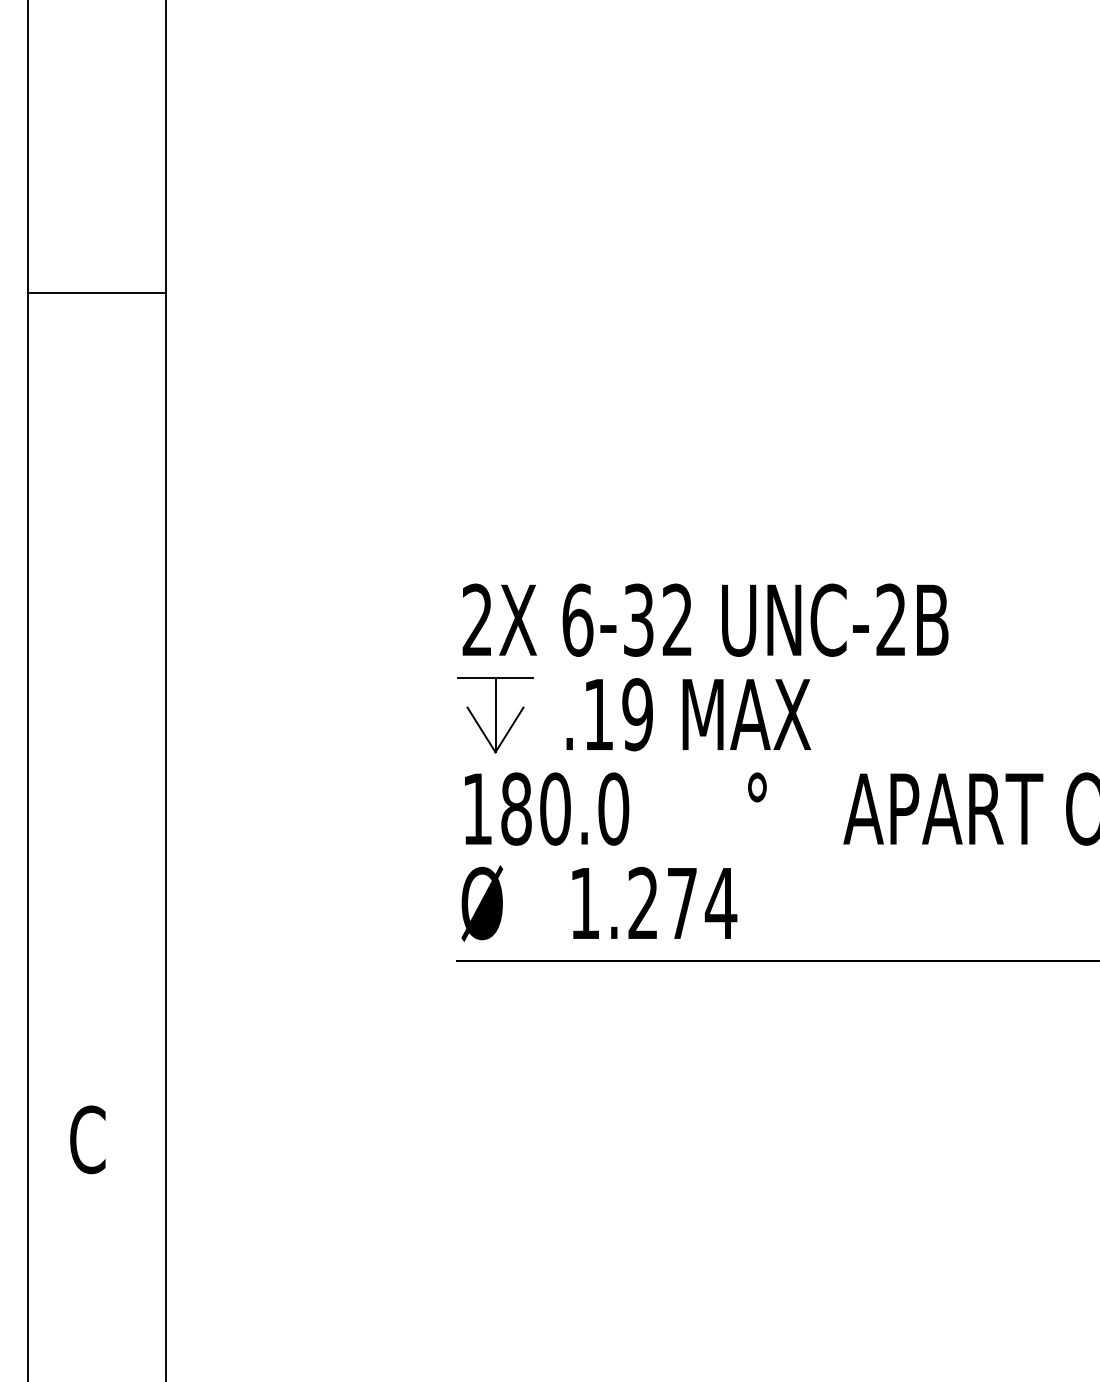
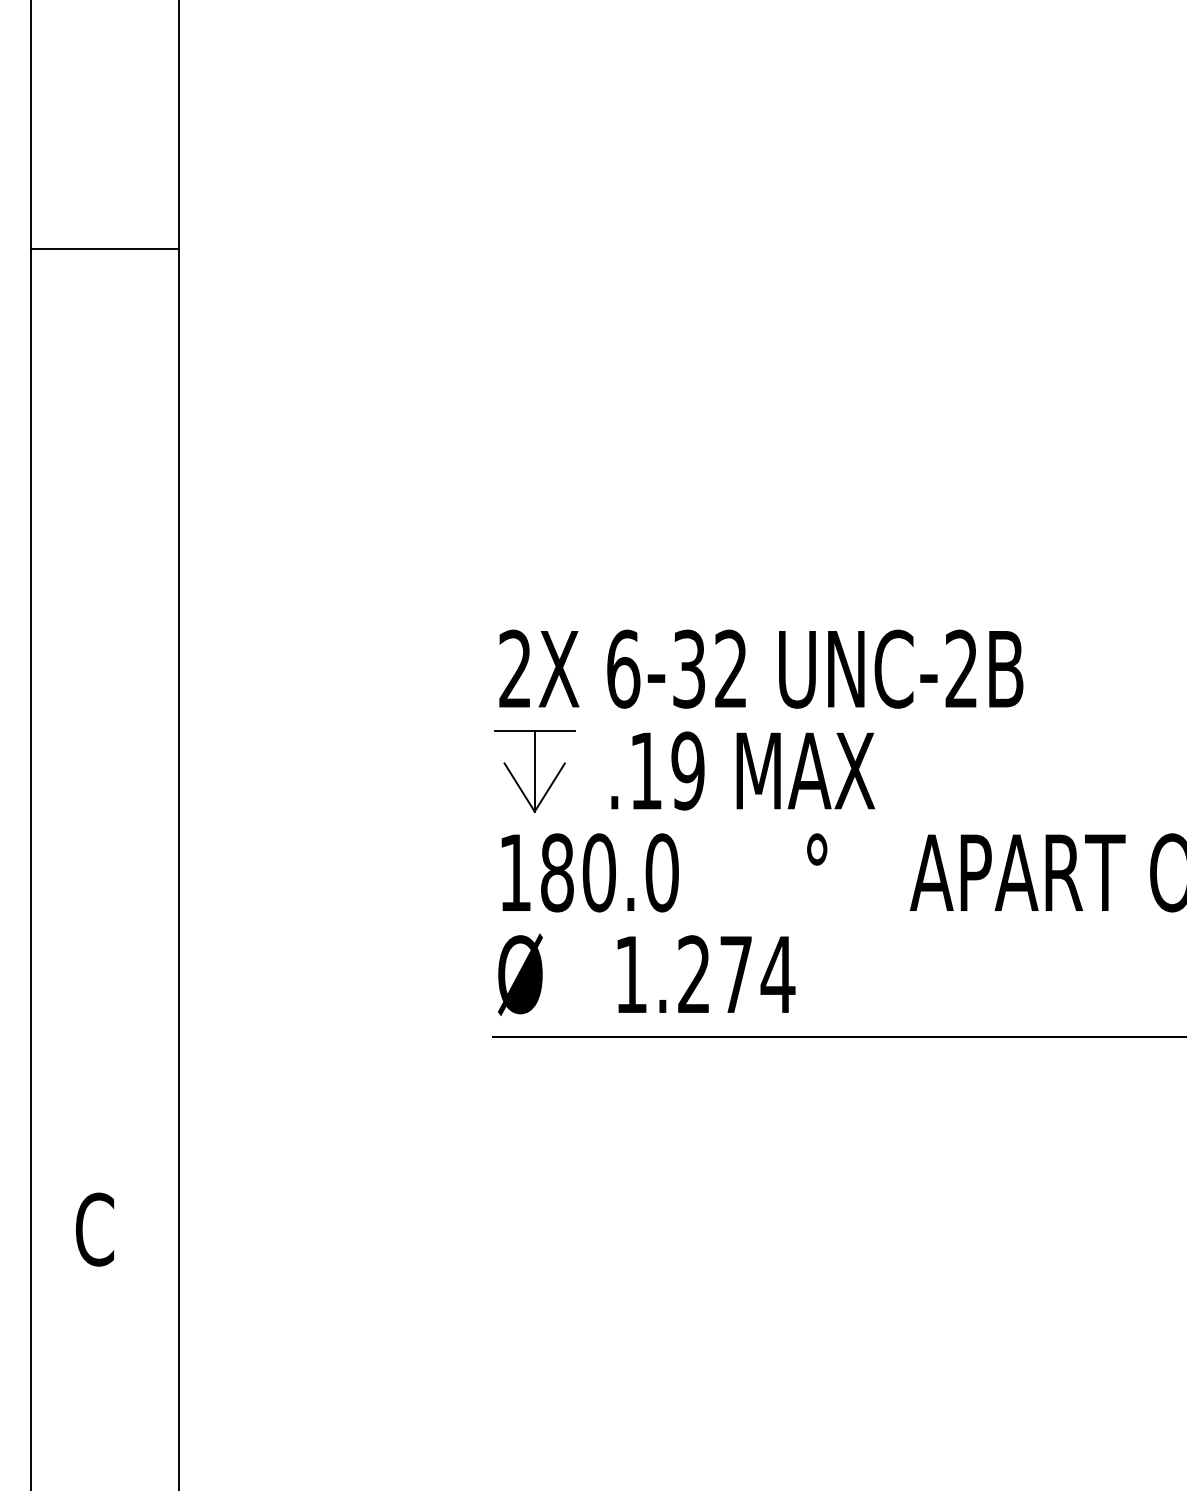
line: (96, 293) -> (104, 249), moved

